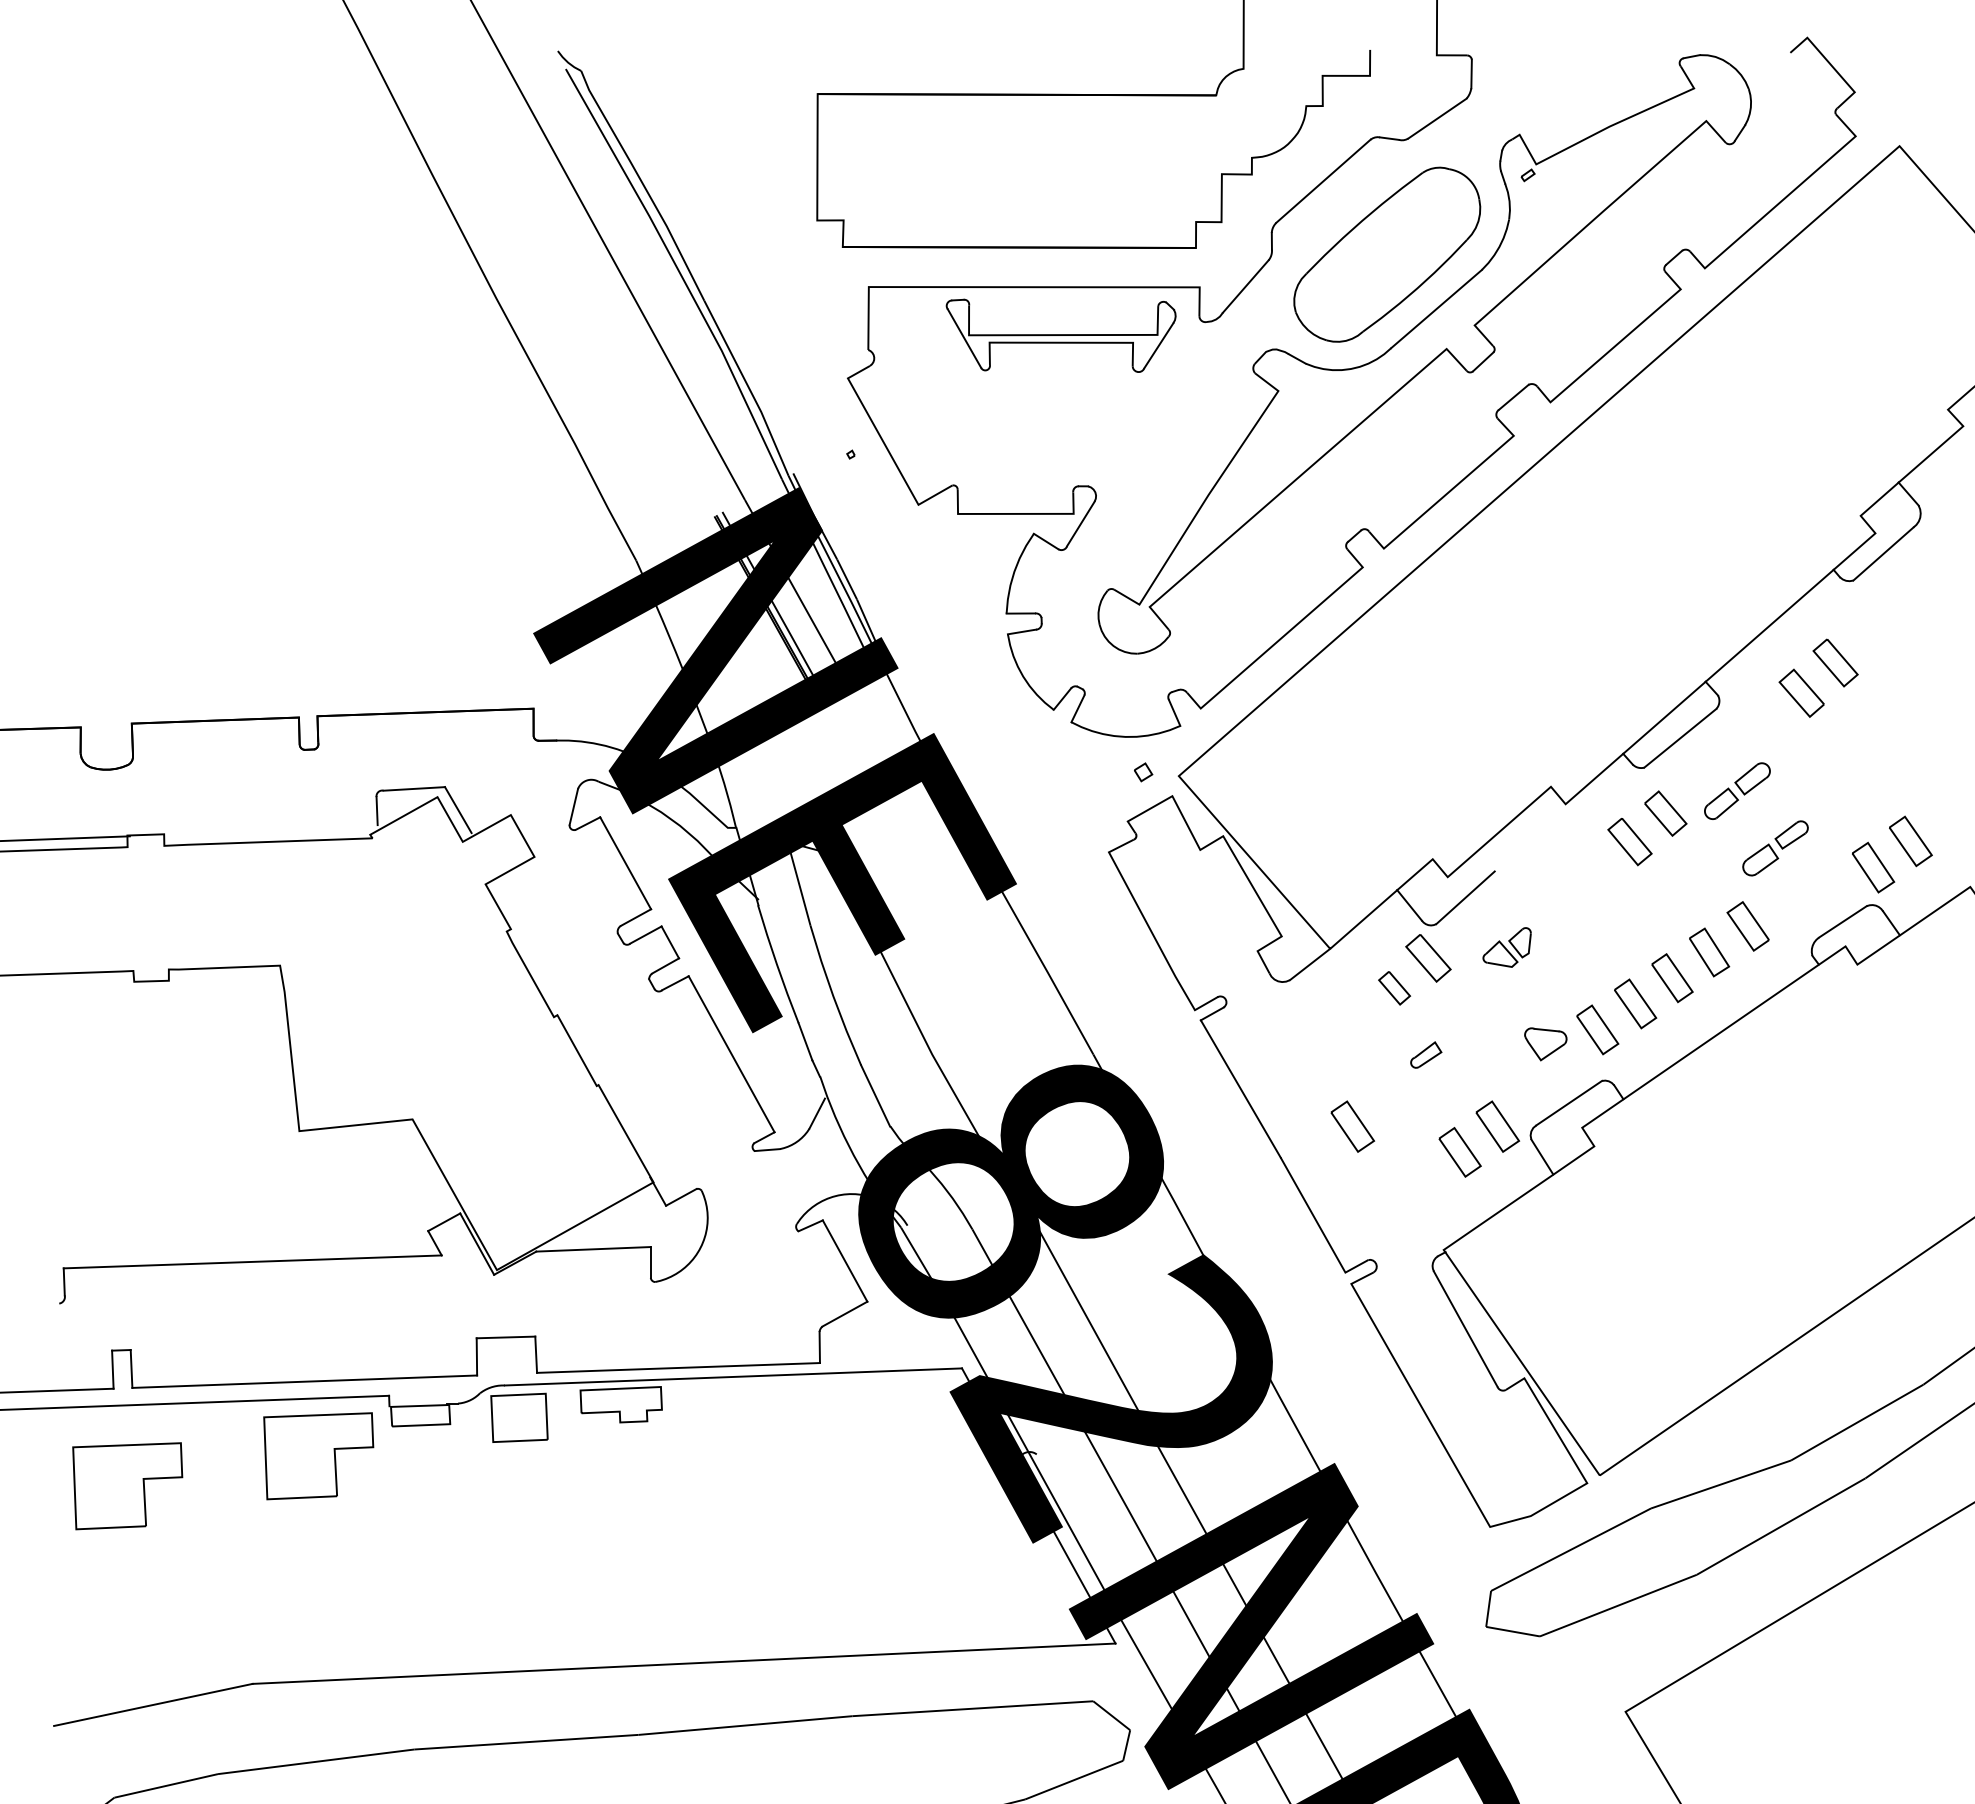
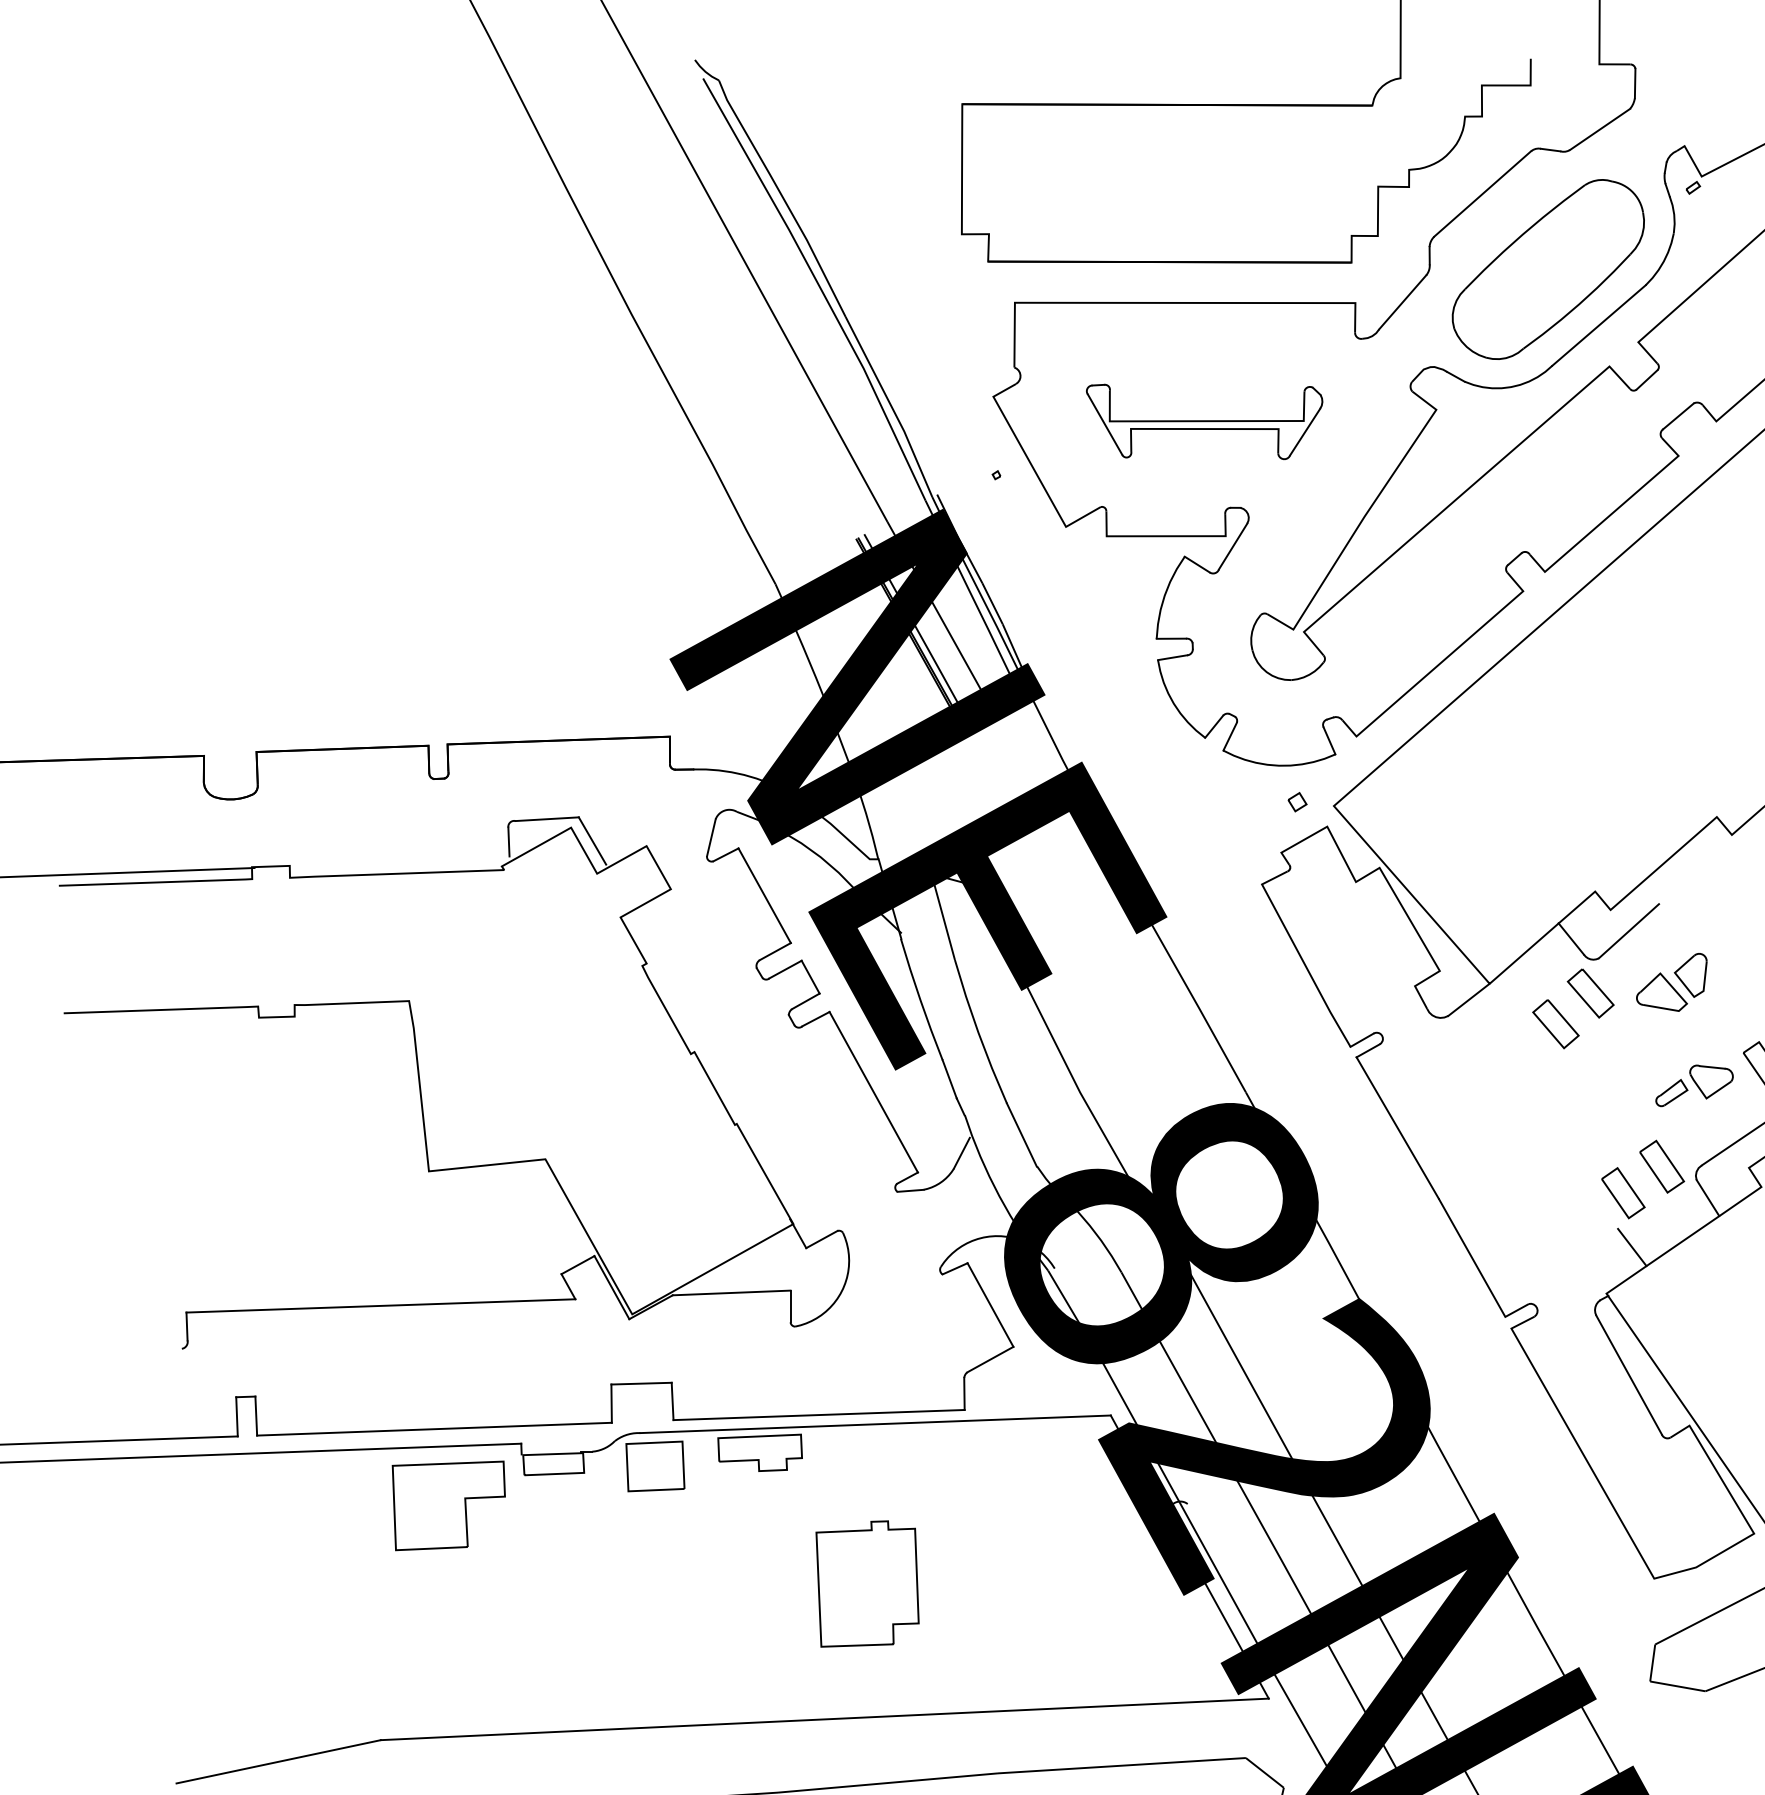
part: (1060, 335) -> (1203, 421), moved
part: (1506, 947) -> (1671, 982), size x1.43
part: (1394, 988) -> (1555, 1024), size x1.43
part: (1426, 1054) -> (1672, 1092), moved
part: (1352, 1126) -> (1512, 1166), removed
line: (1468, 1205) -> (1631, 1247), added
part: (127, 1486) -> (252, 1537), removed
part: (725, 1532) -> (867, 1584), added

